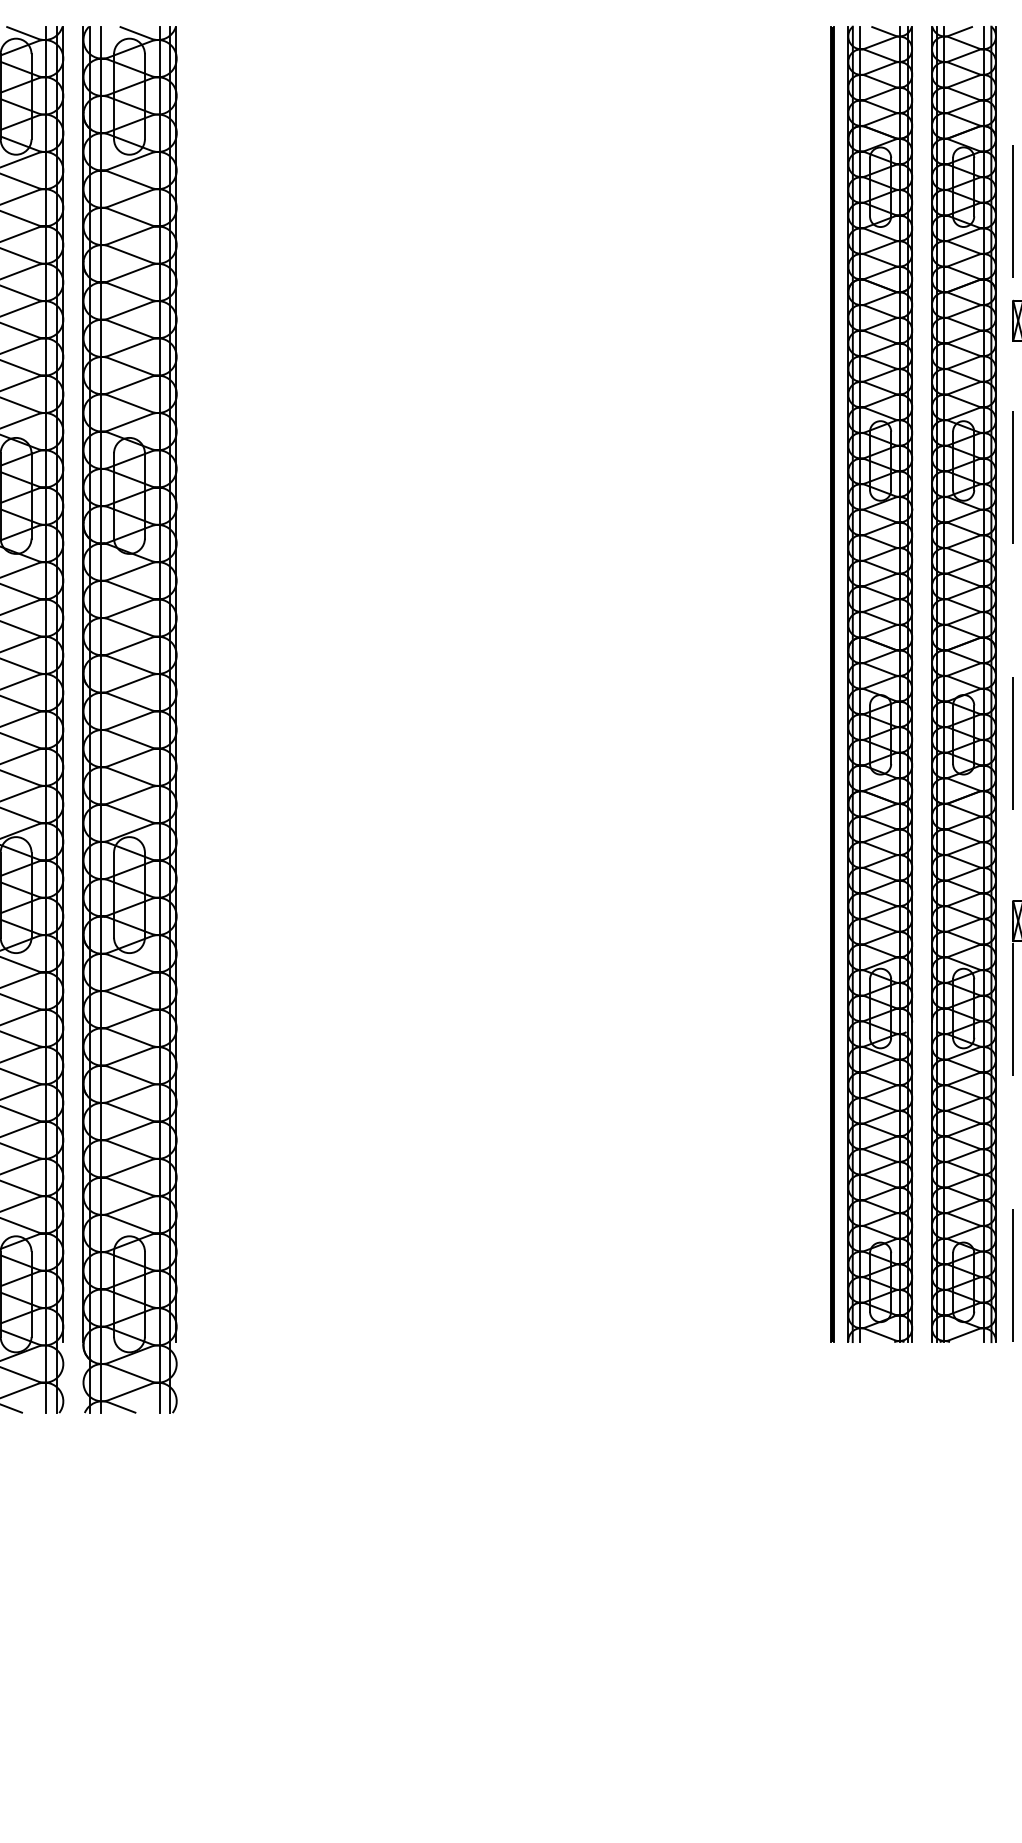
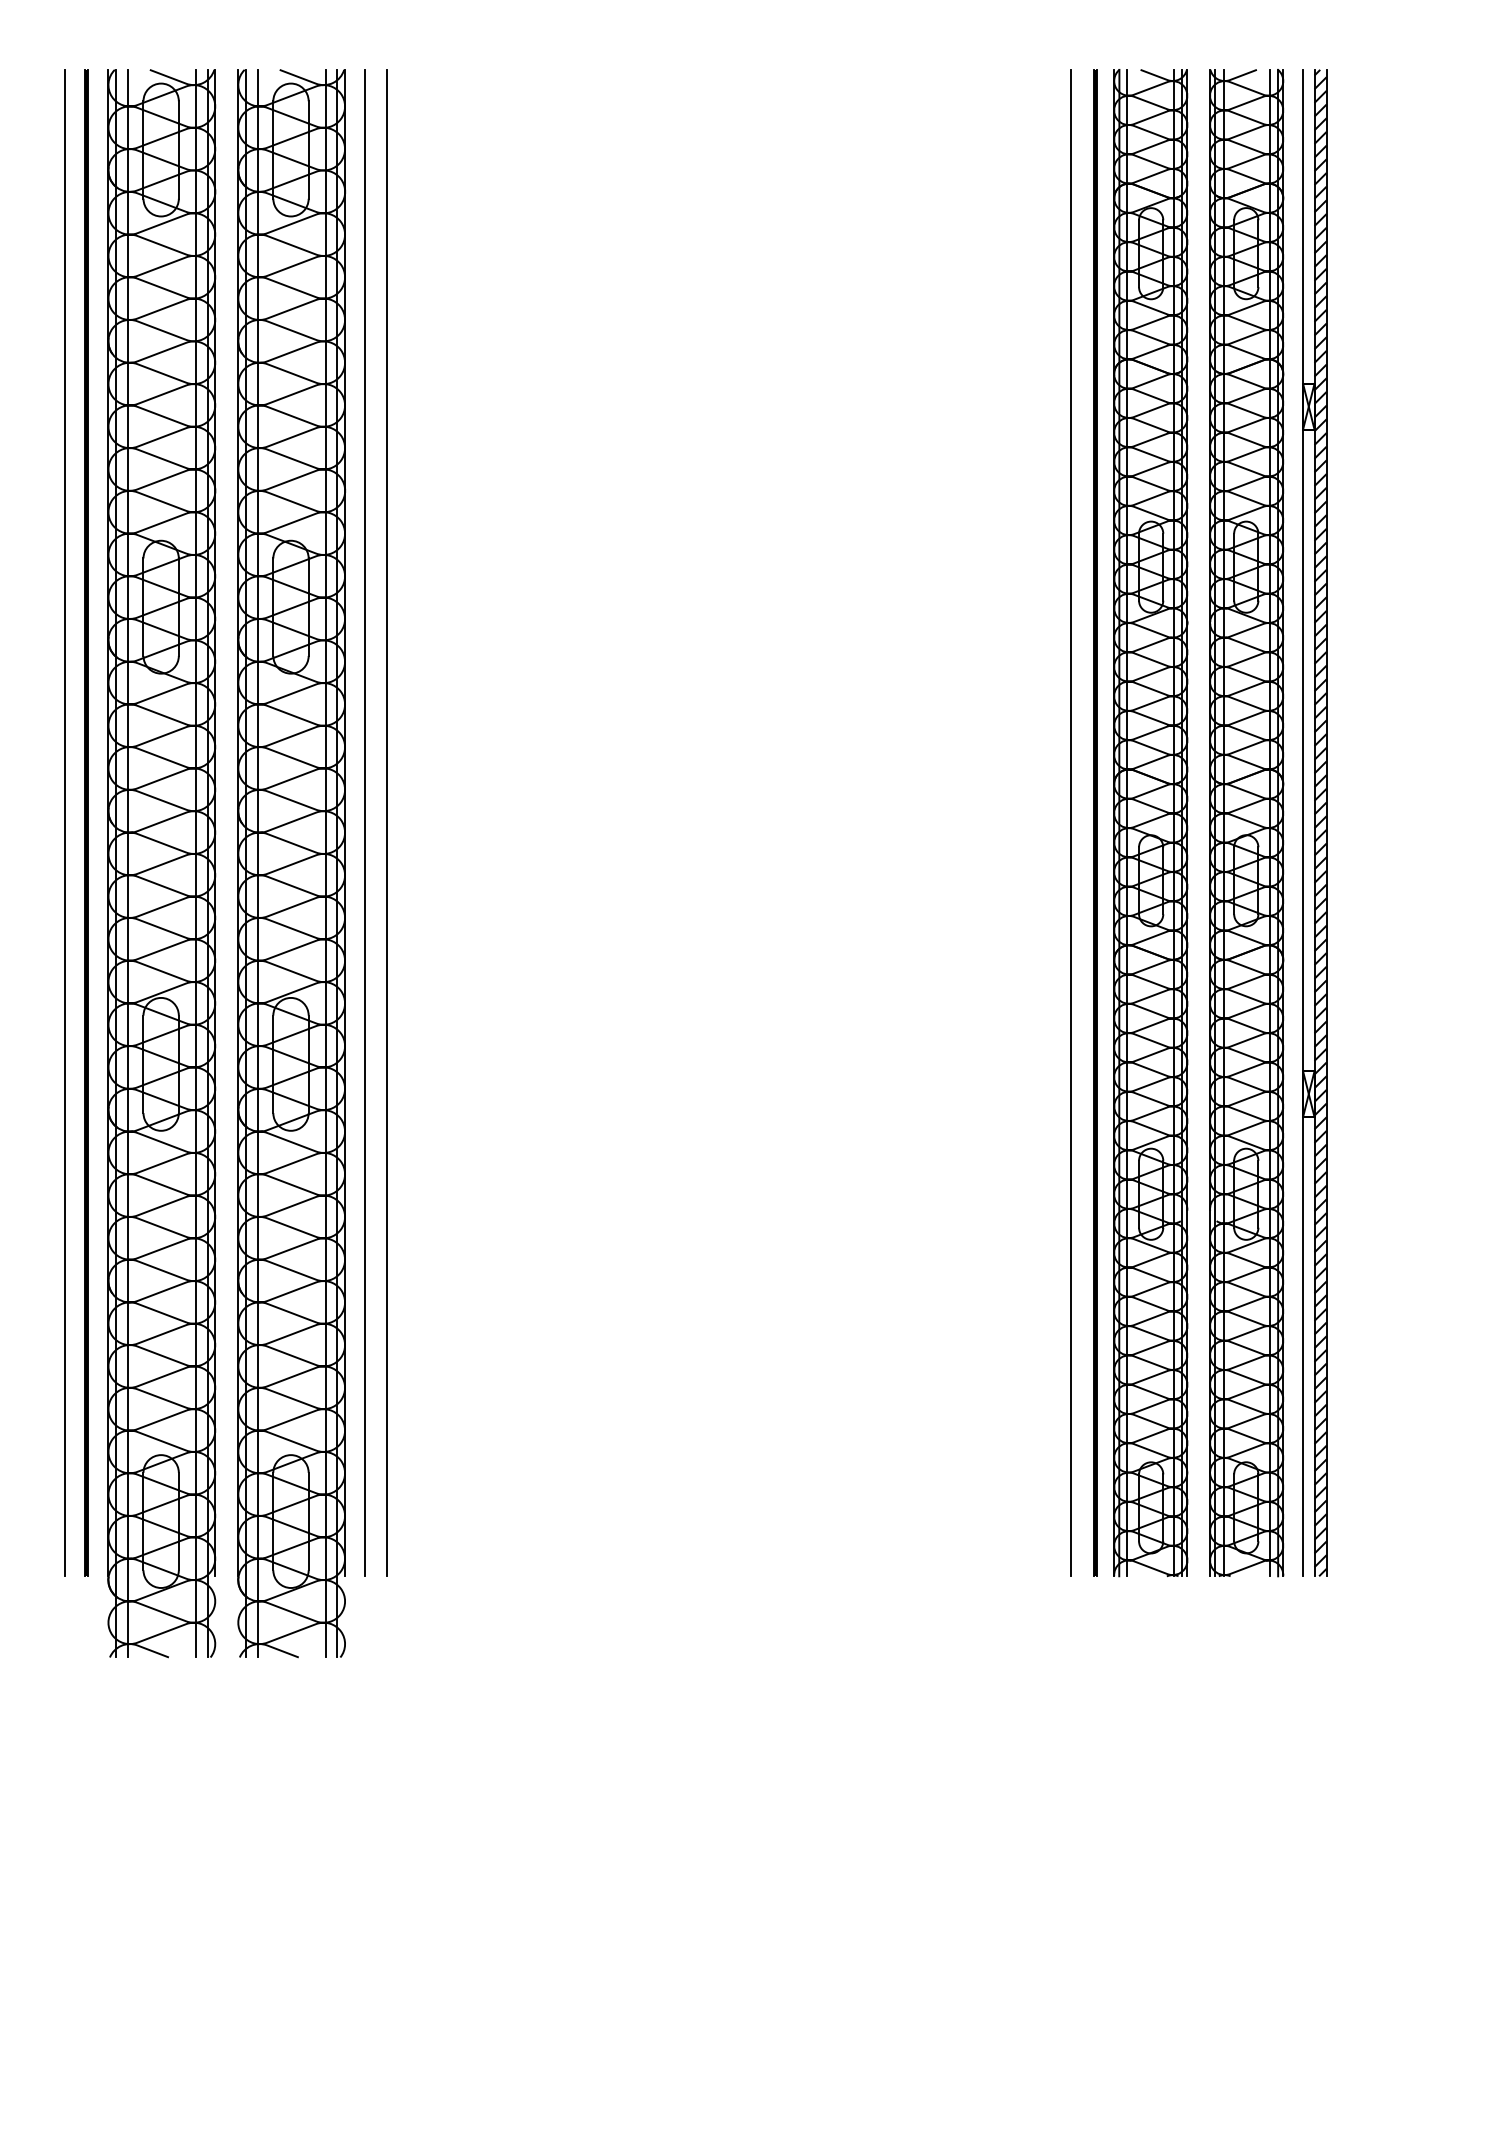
line: (193, 683) -> (364, 822), added
line: (213, 683) -> (387, 822), added
line: (811, 683) -> (1071, 822), added
line: (1013, 683) -> (1303, 822), dashed -> solid

